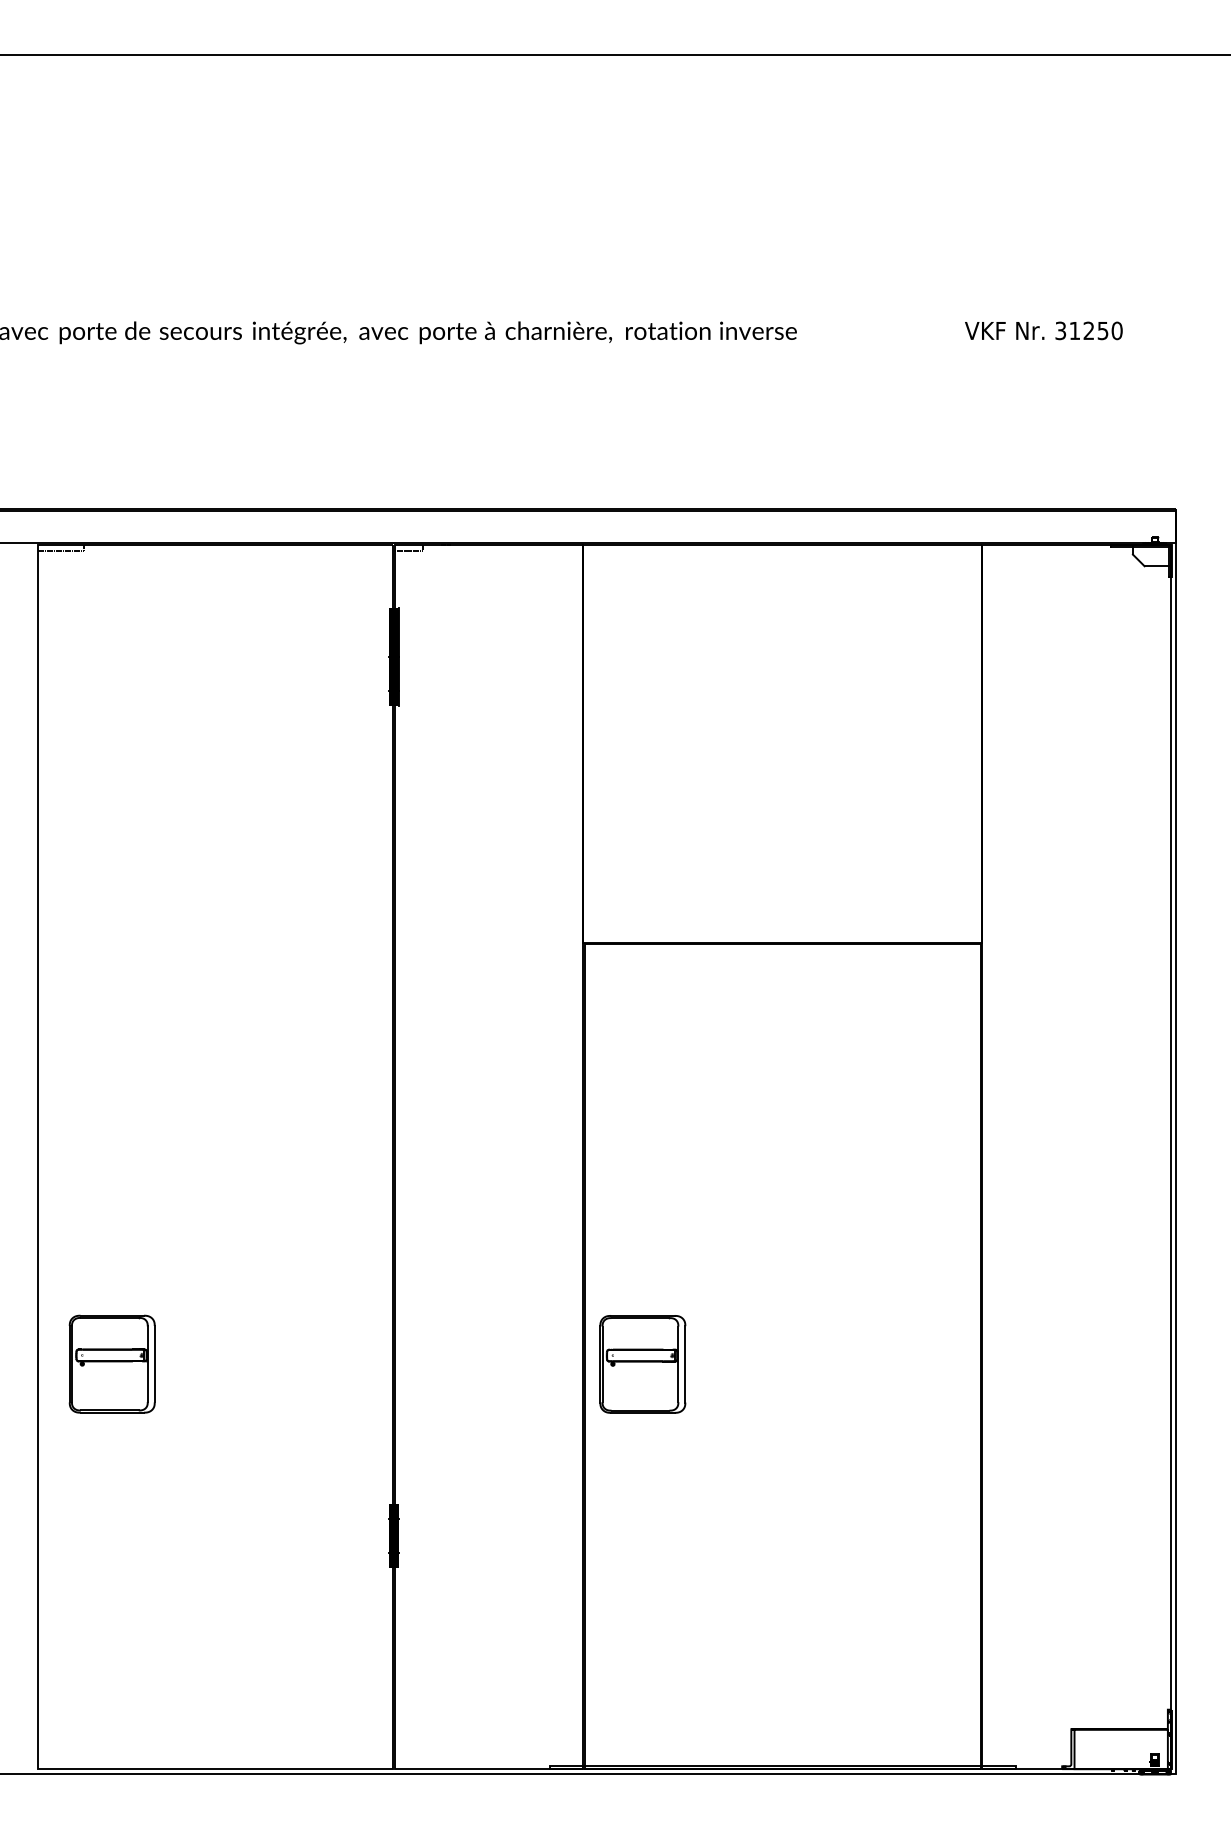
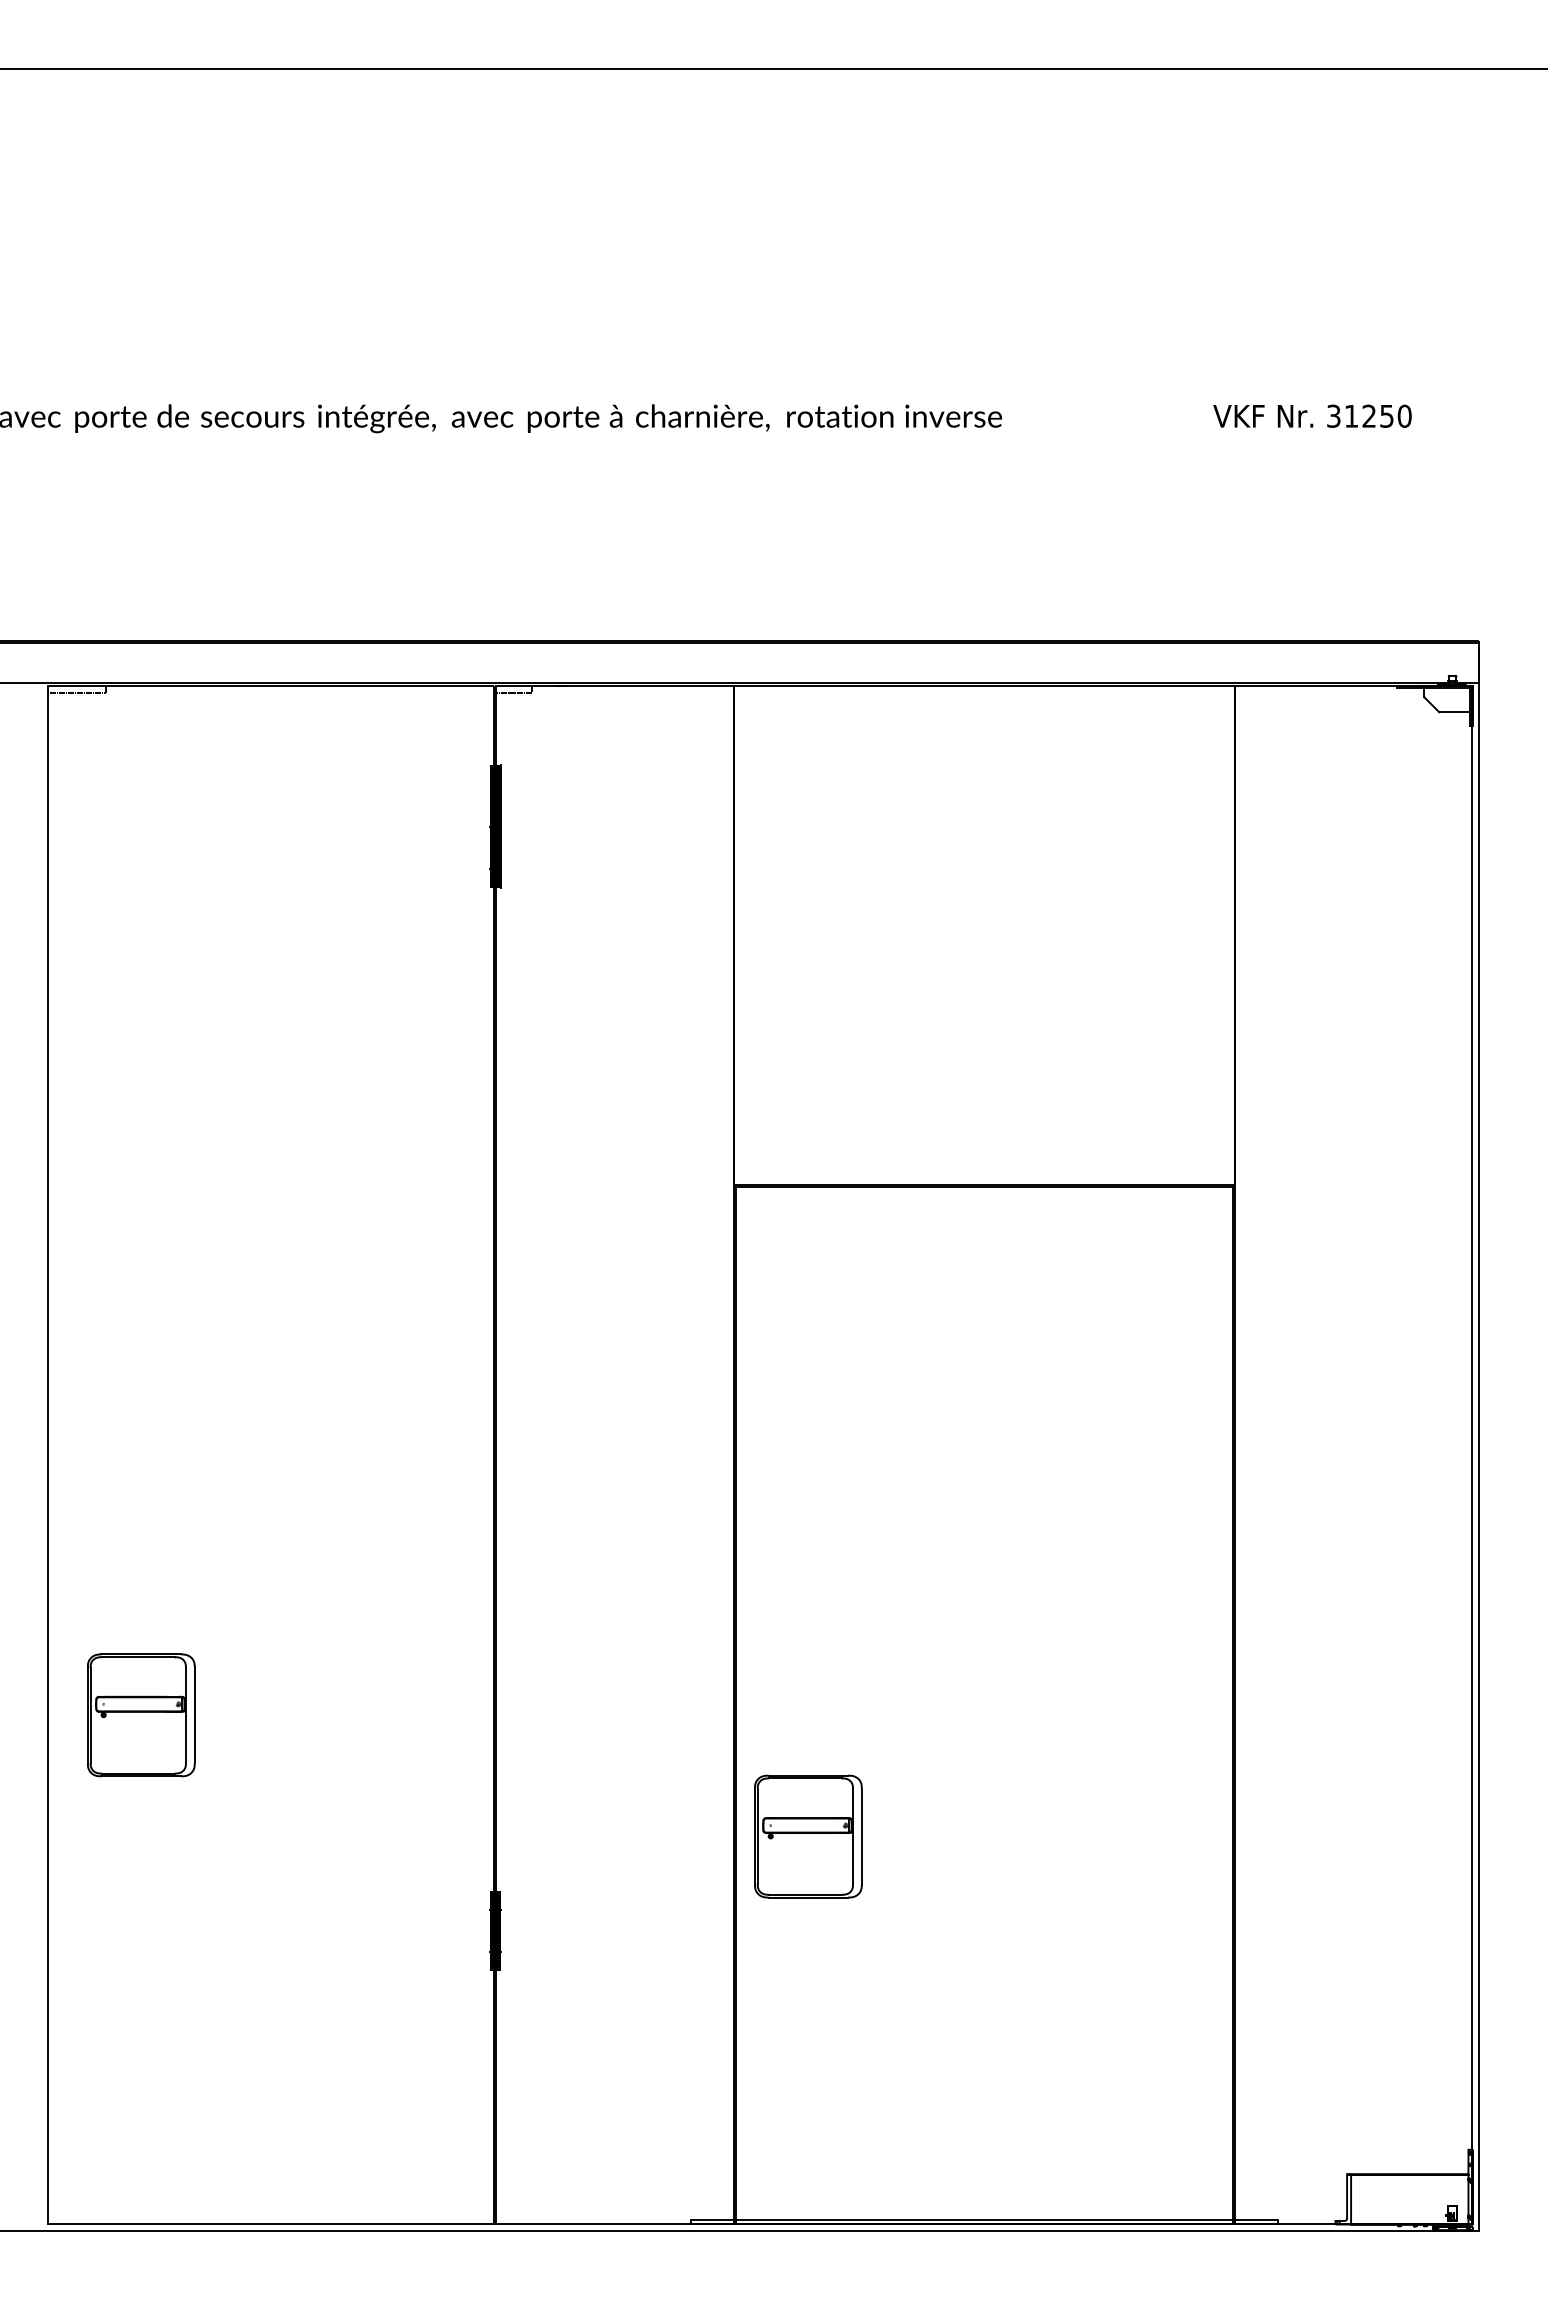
part: (642, 1364) -> (808, 1836), moved

